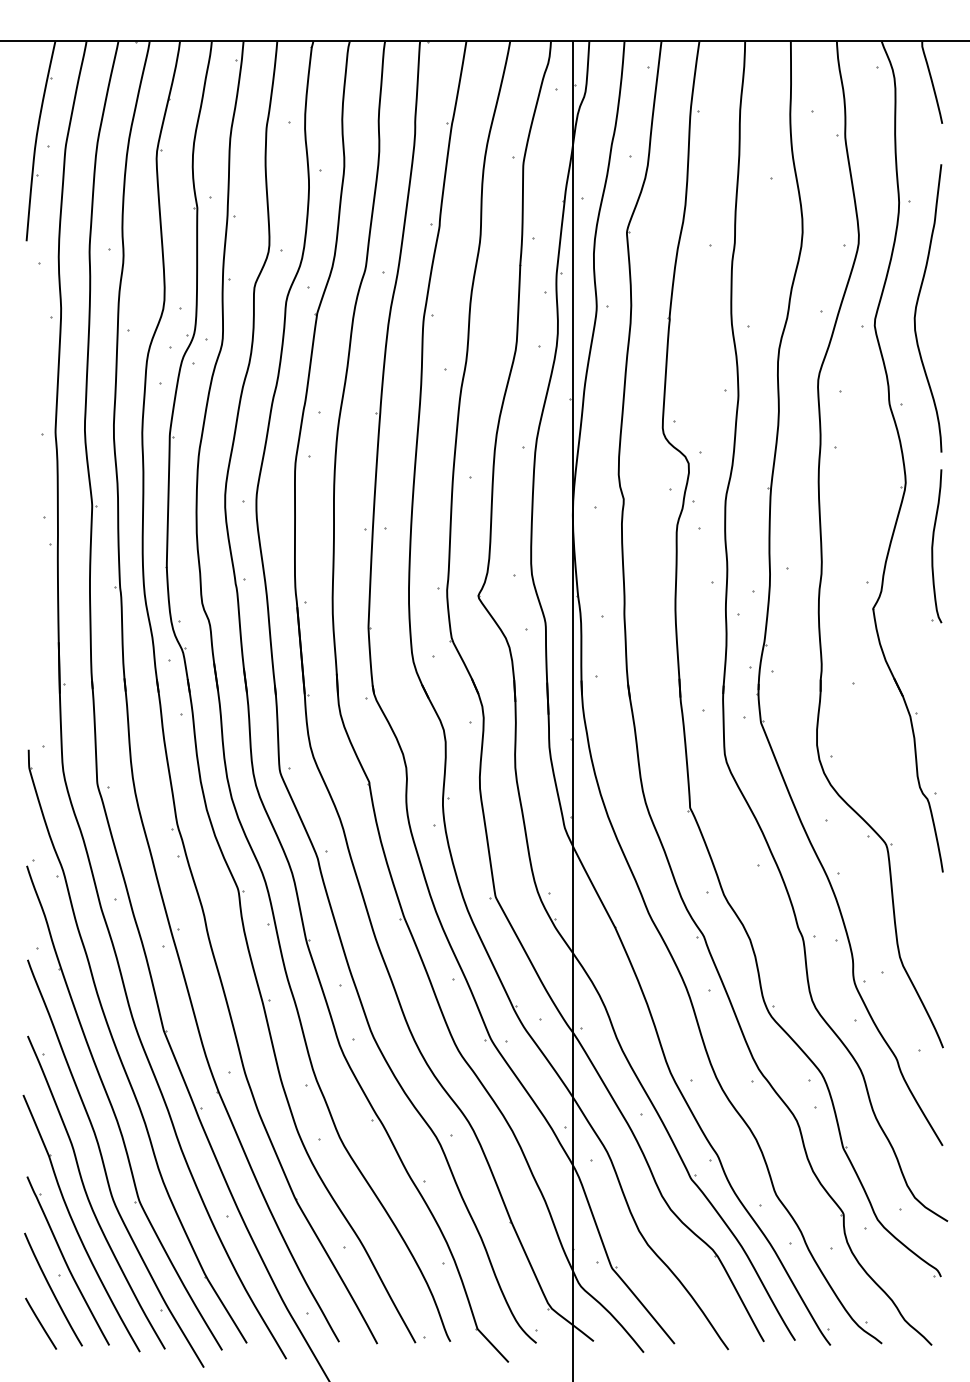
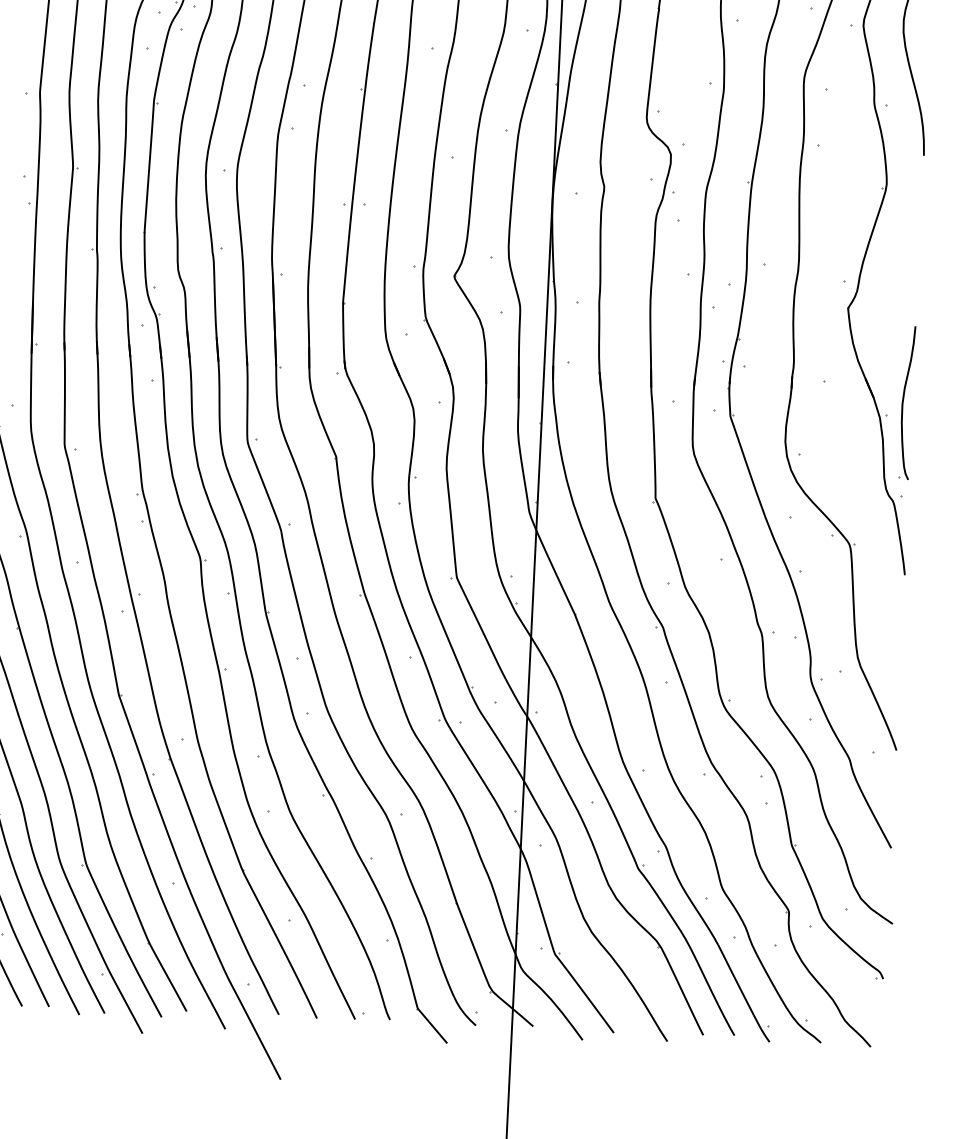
part: (936, 546) -> (906, 403), moved

